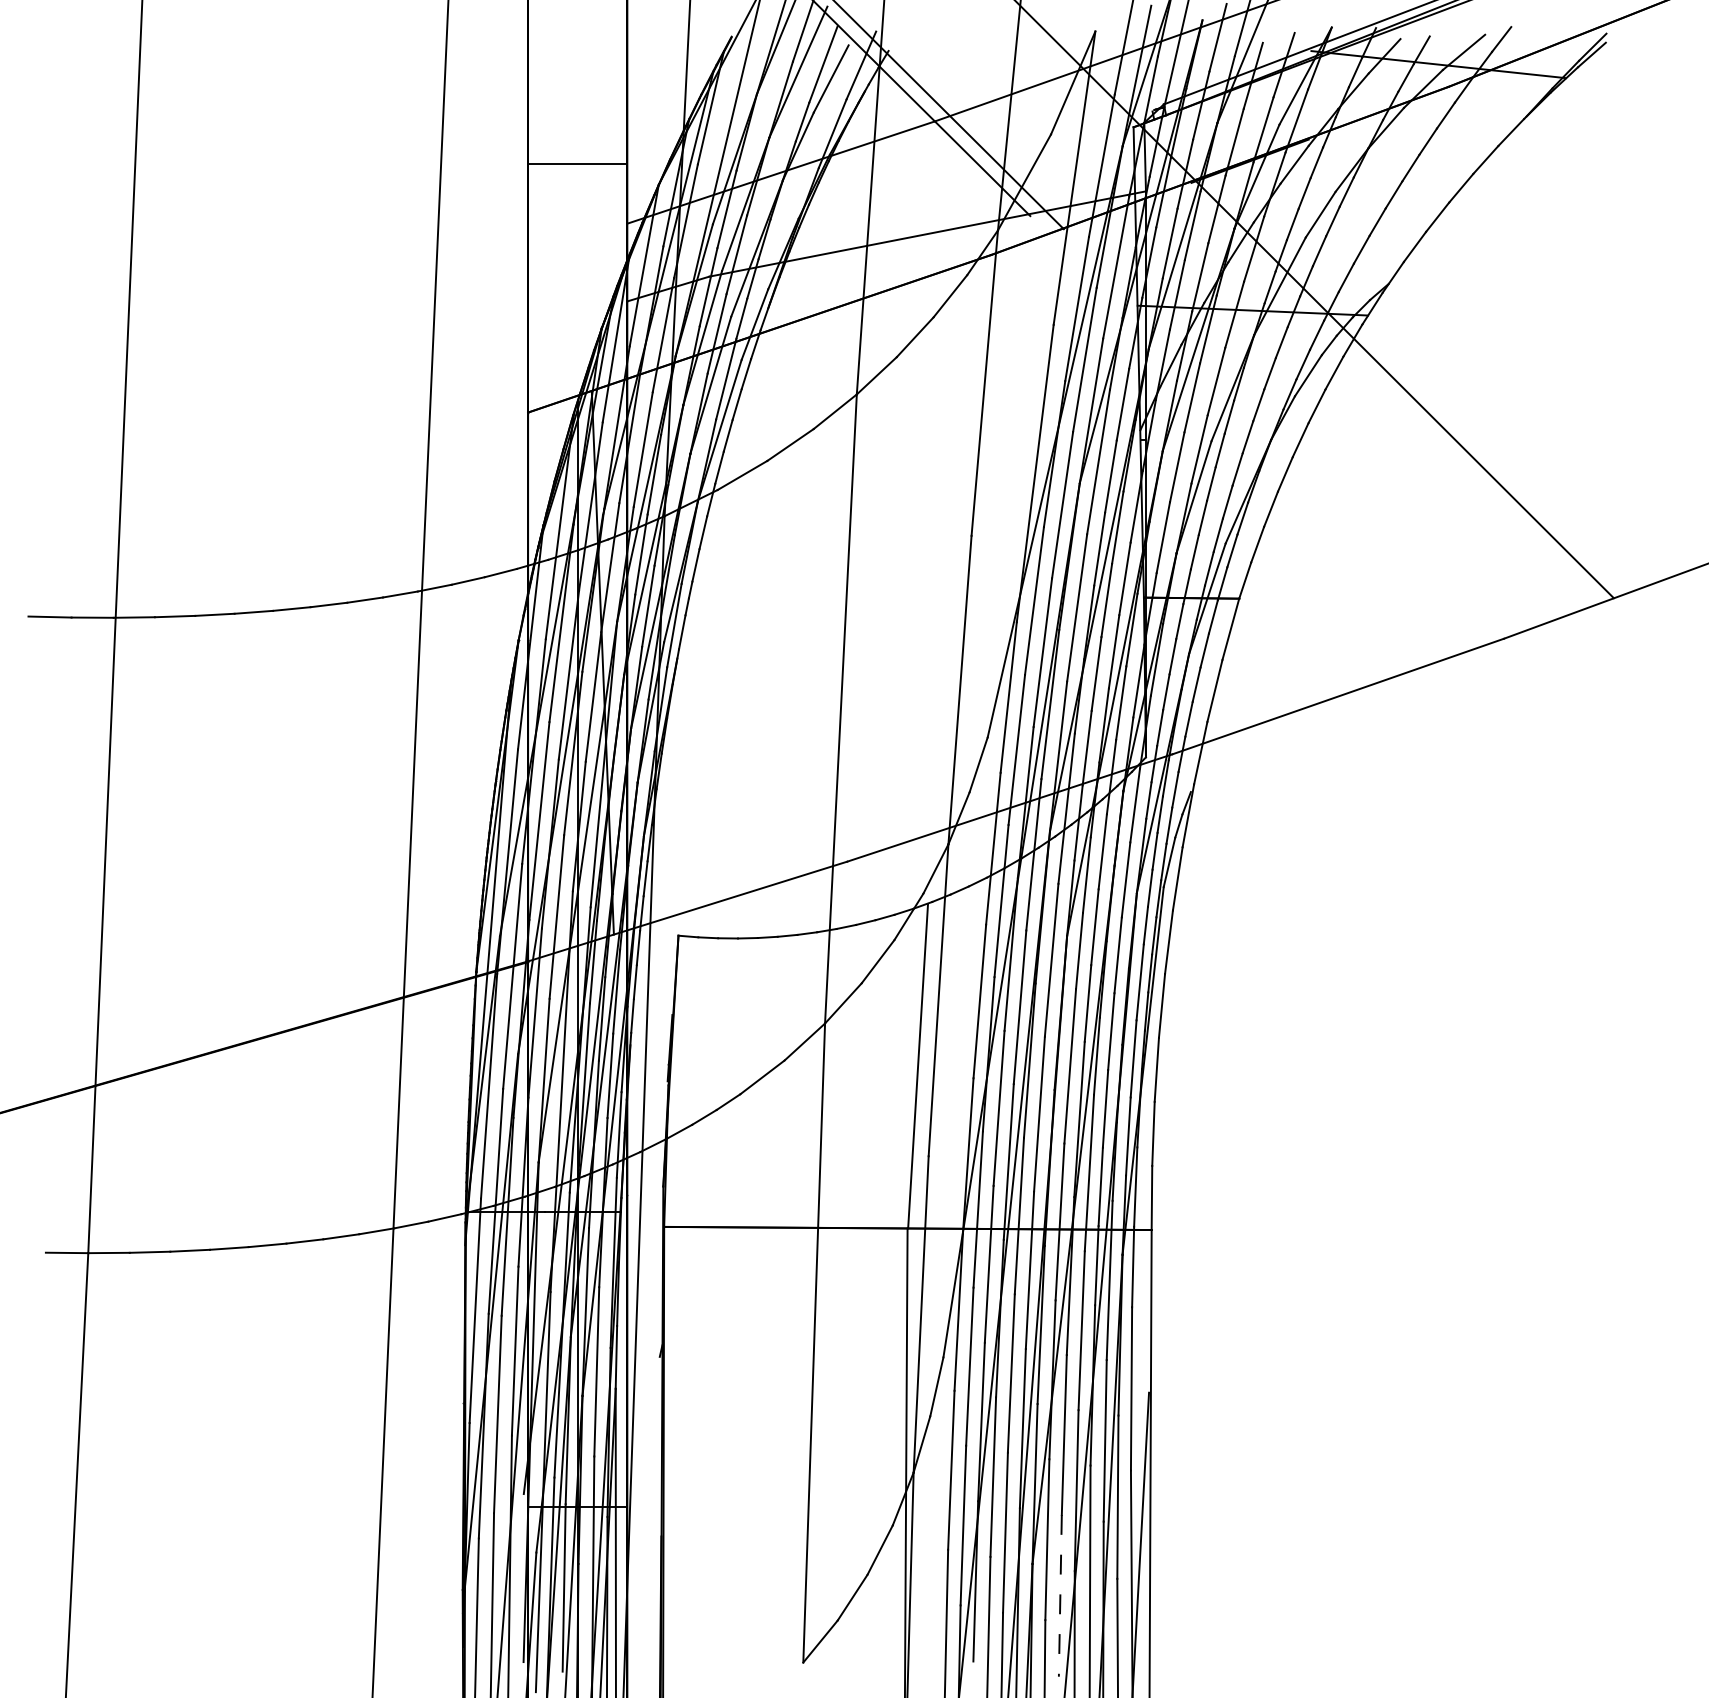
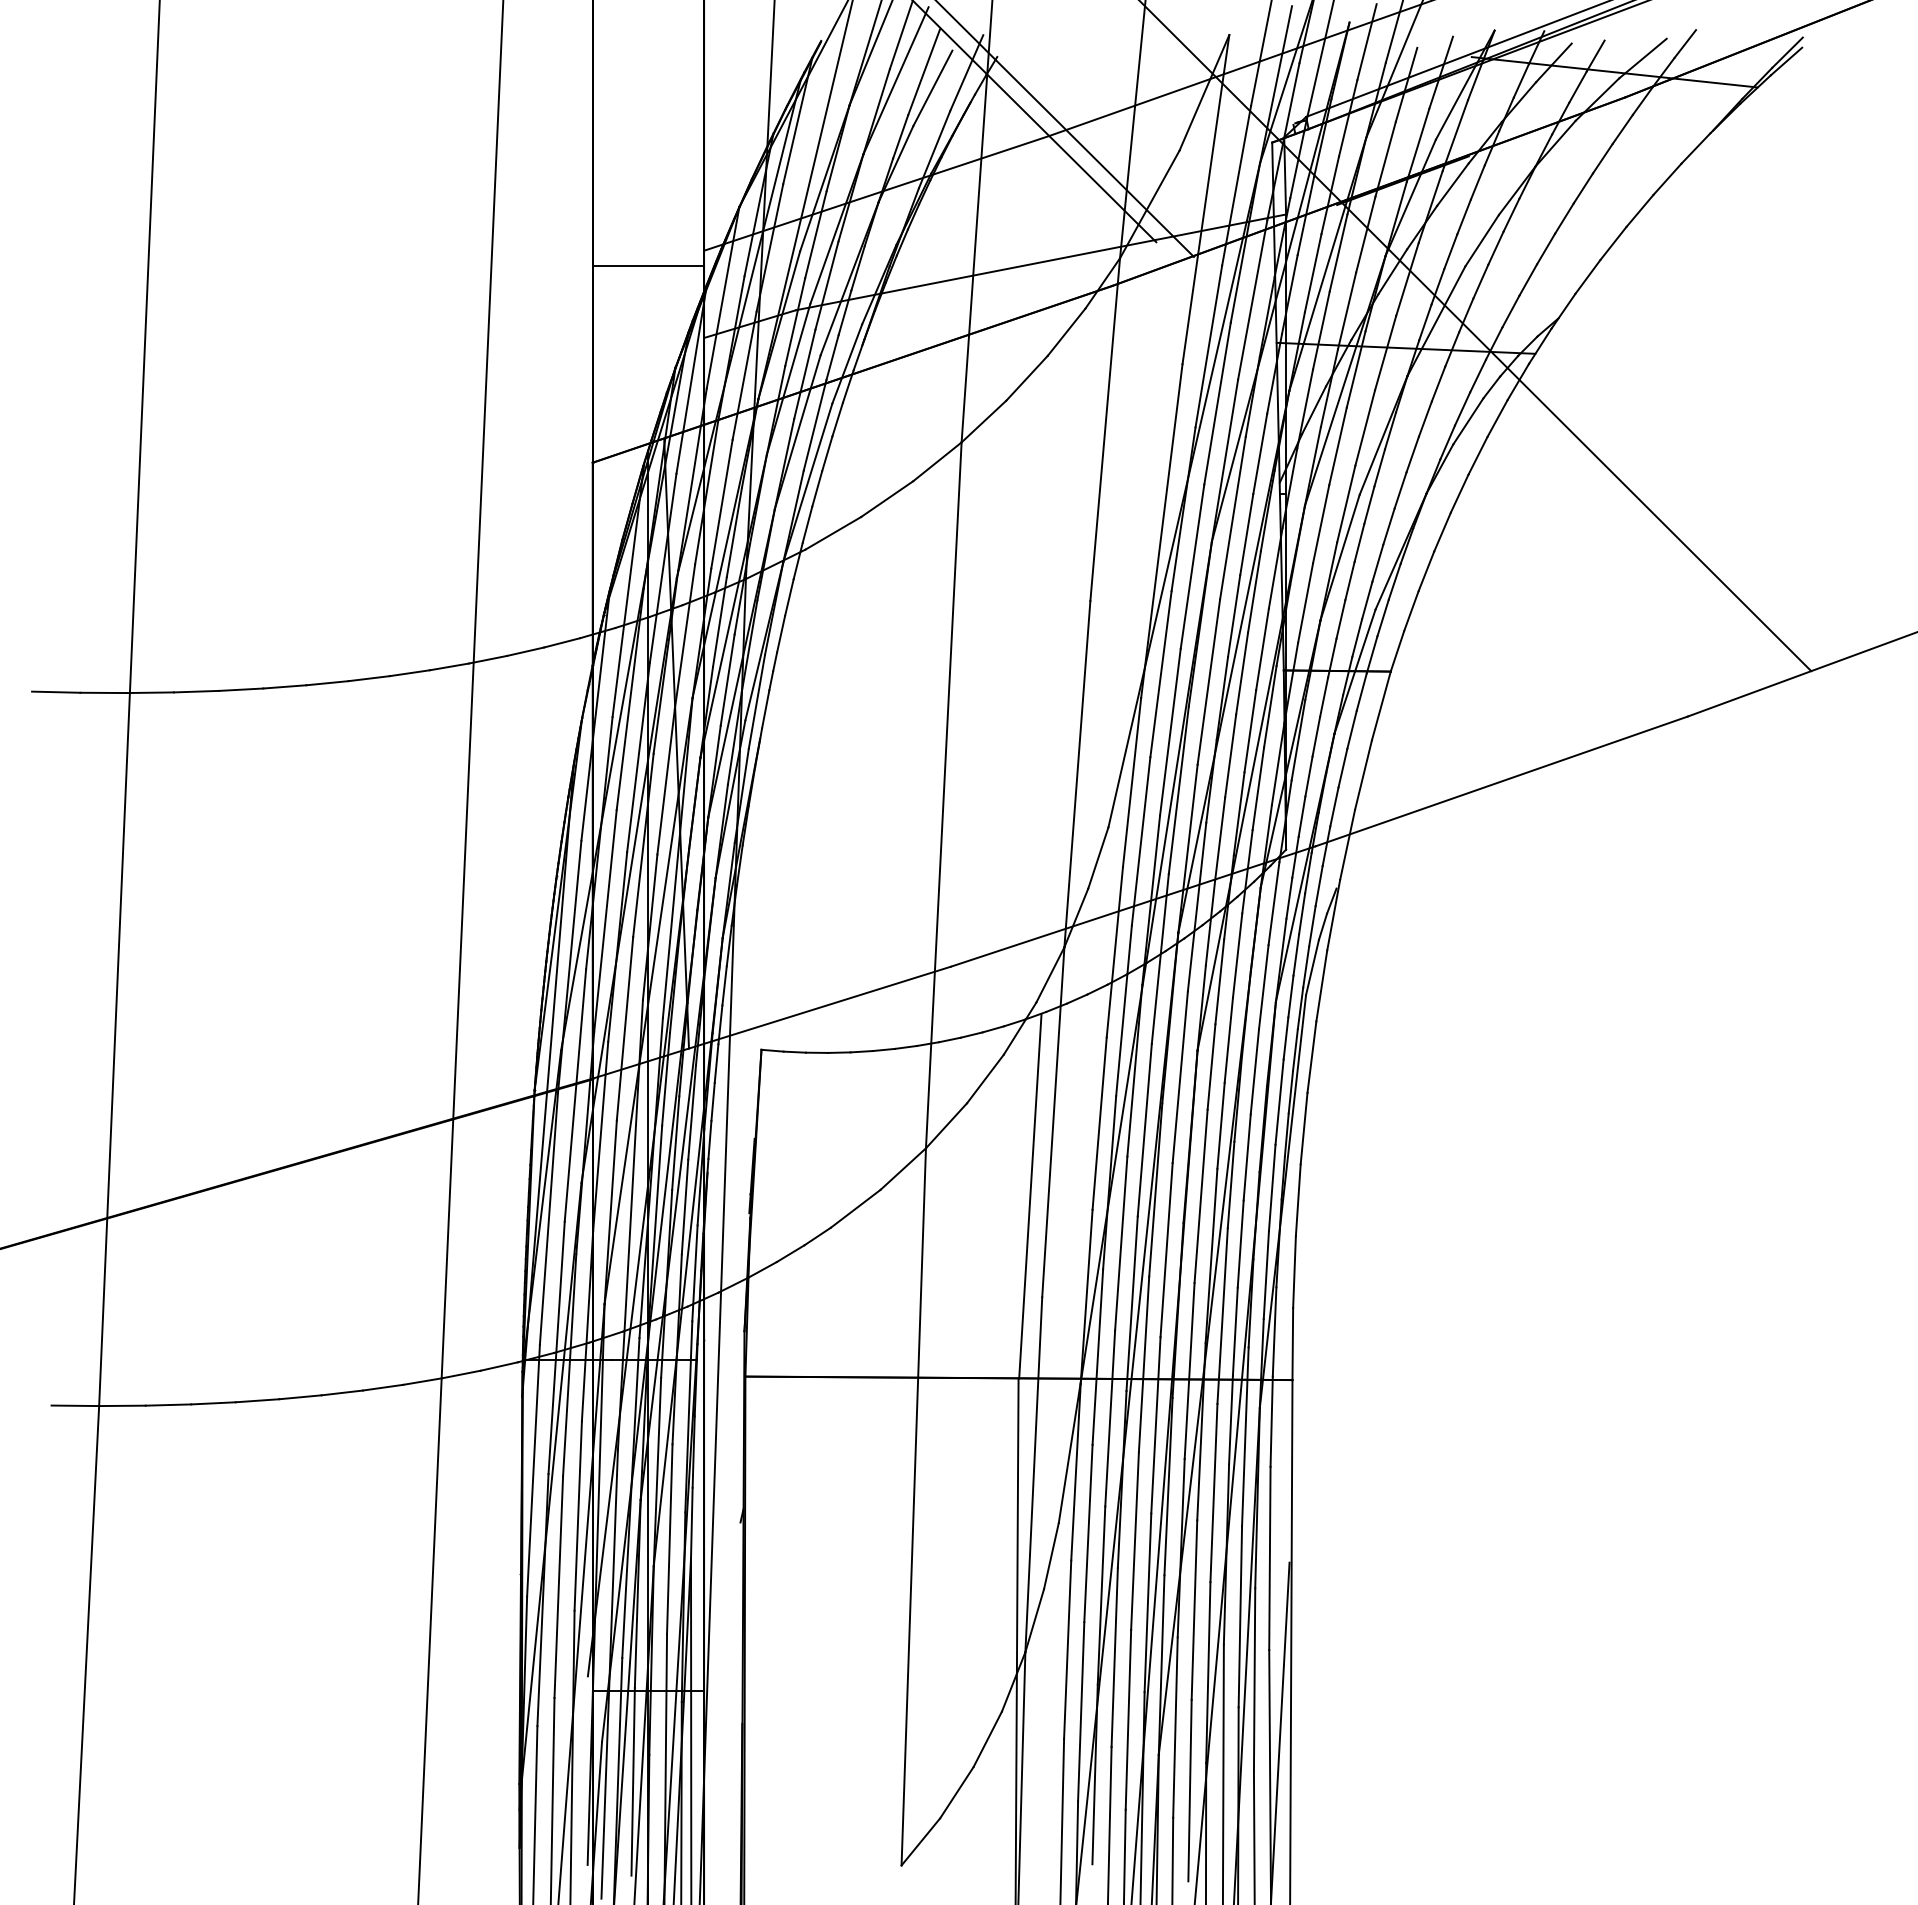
line: (577, 164) -> (648, 266), moved
line: (1060, 1595) -> (1190, 1790), dashed -> solid

